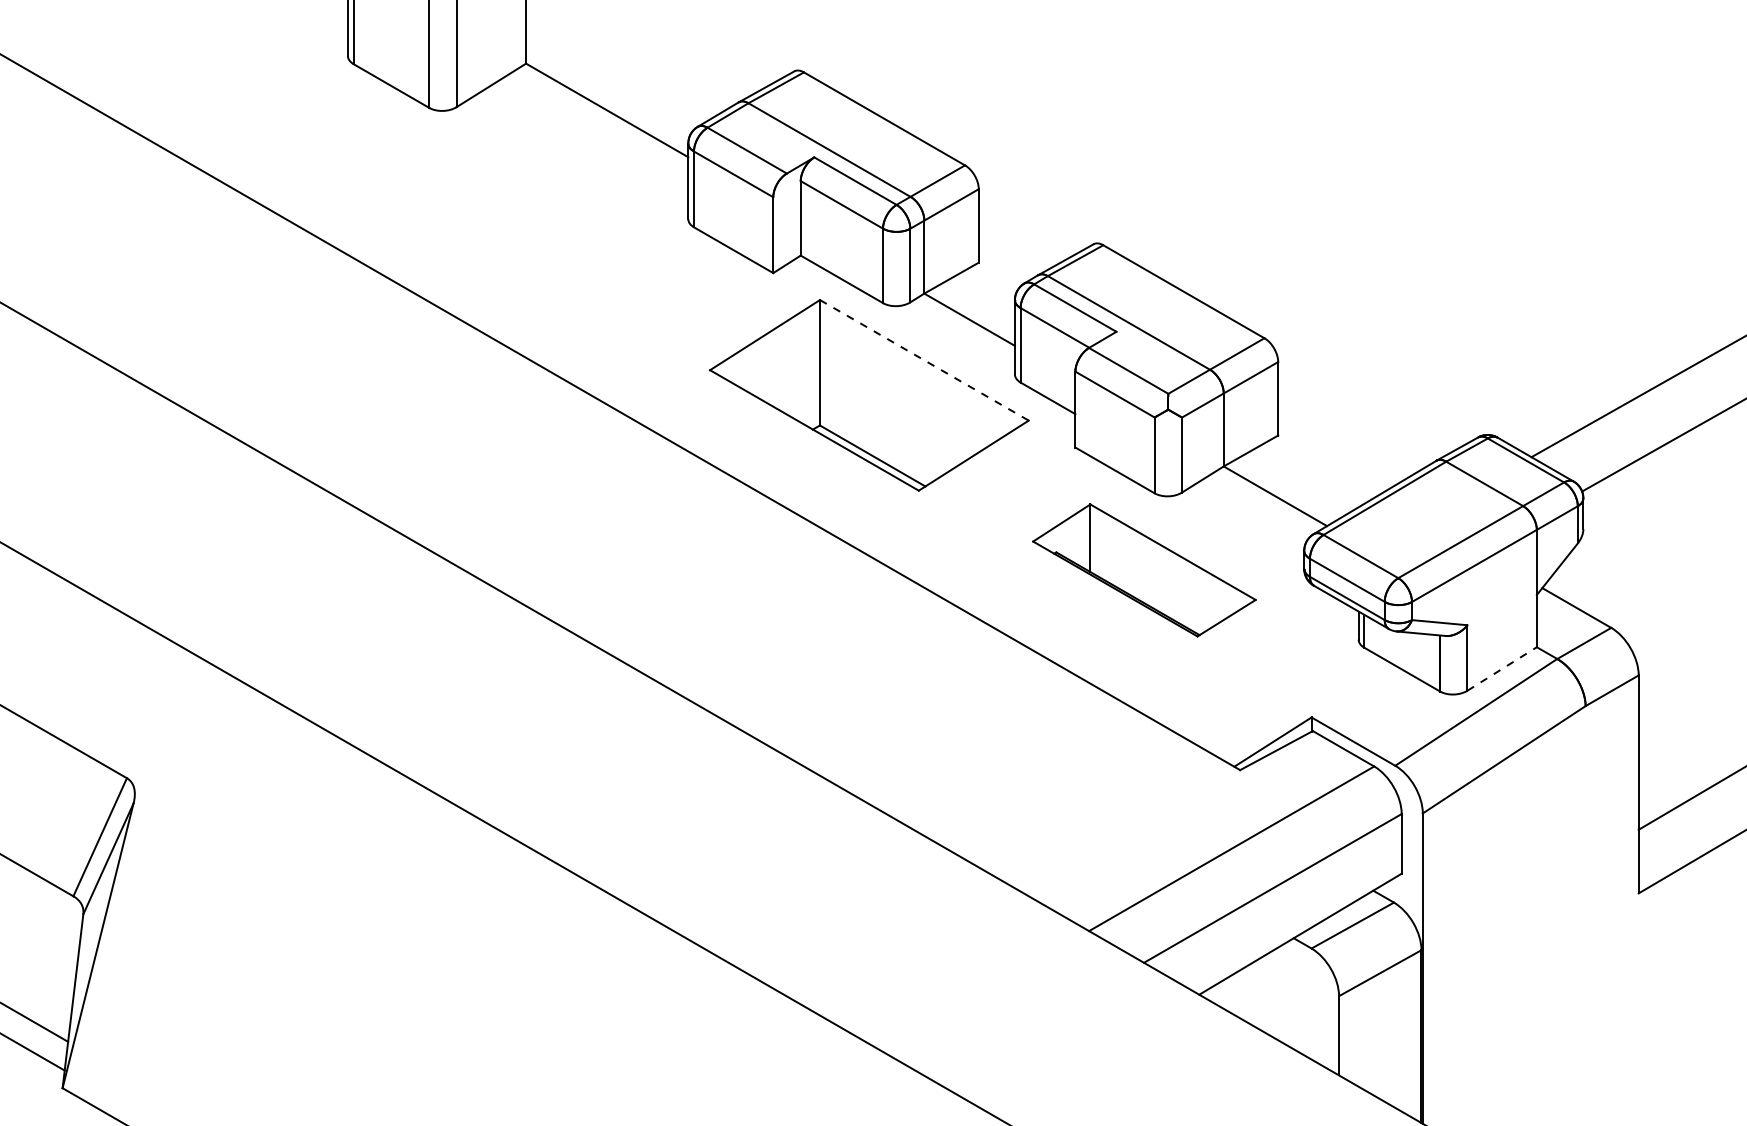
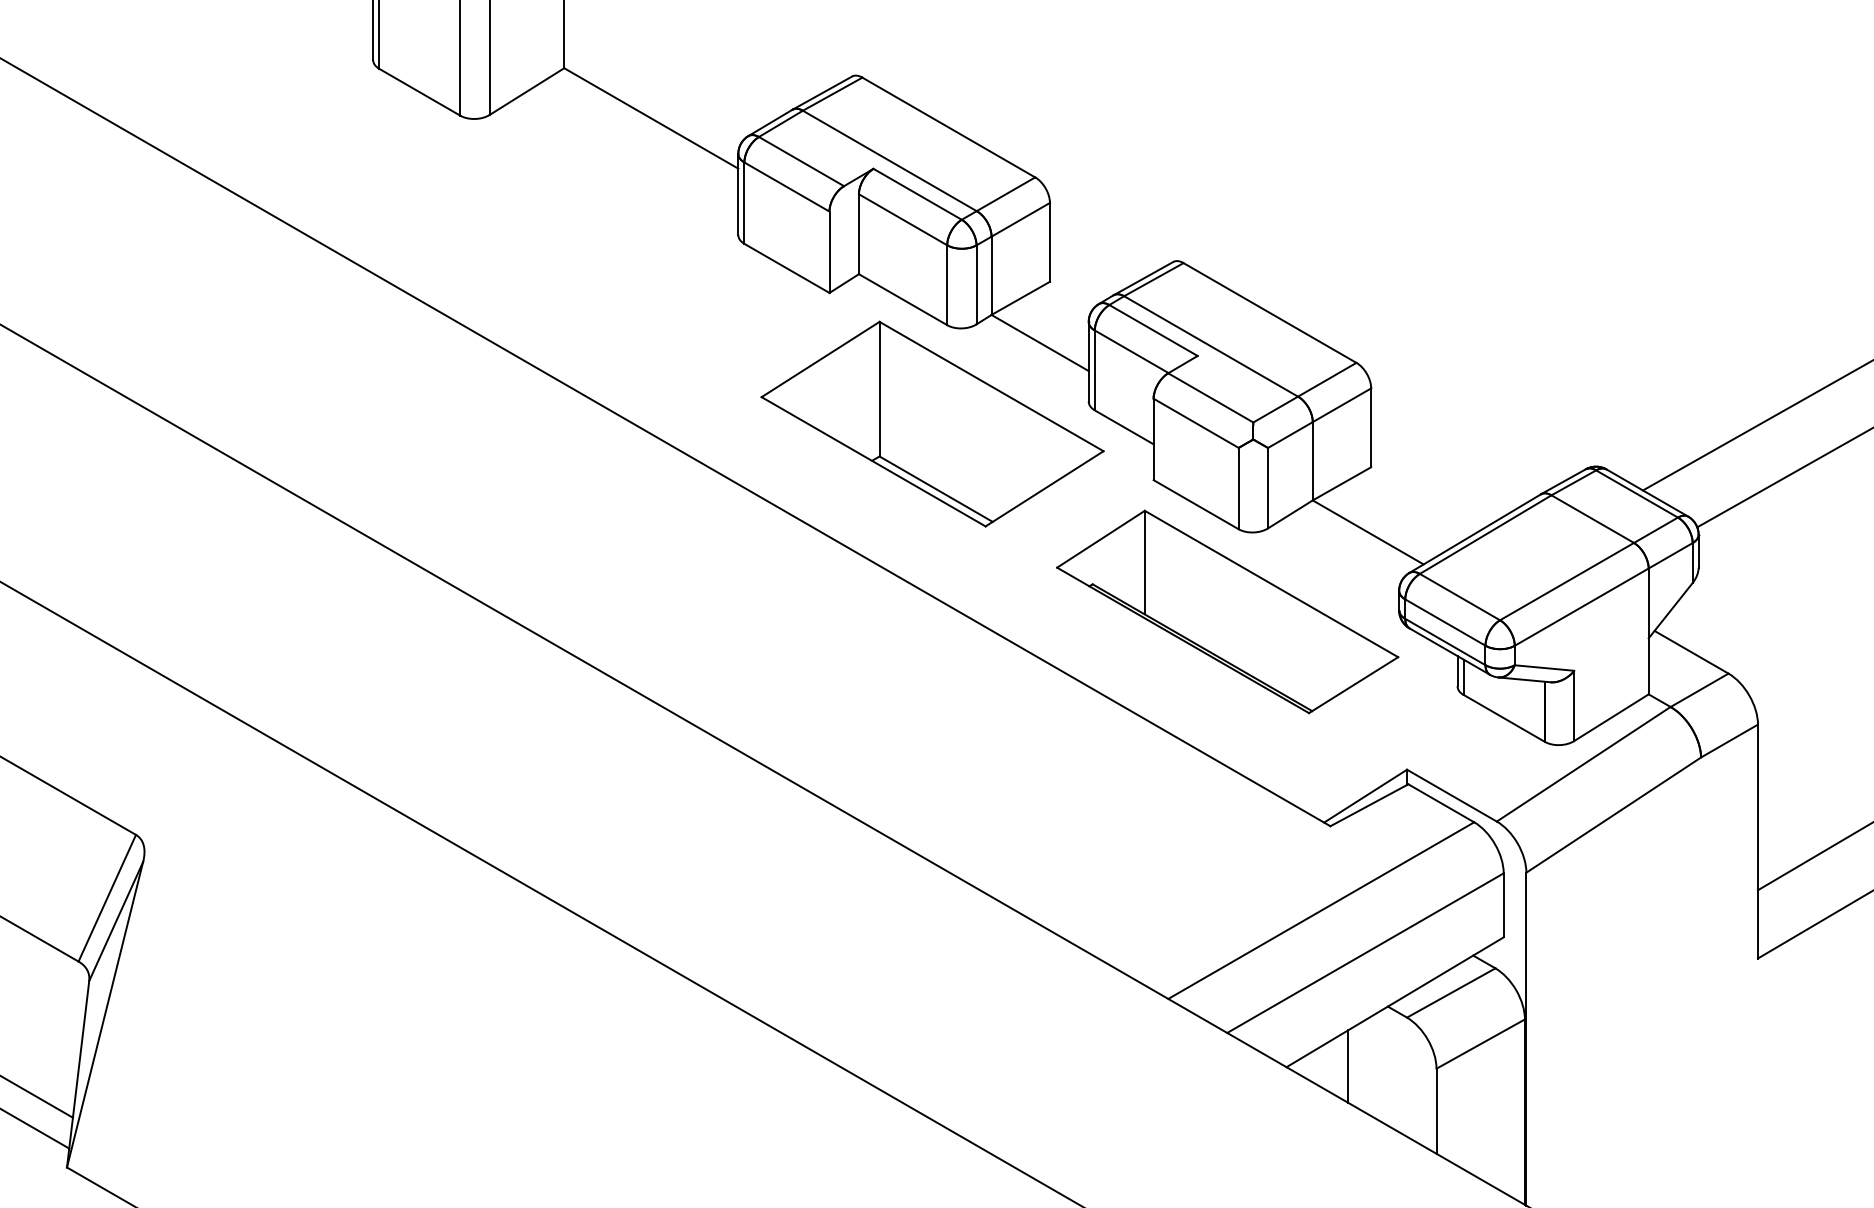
line: (924, 360) -> (991, 386), dashed -> solid
part: (1144, 570) -> (1227, 612), size x1.43
line: (1502, 668) -> (1611, 717), dashed -> solid
line: (1256, 993) -> (1347, 1065), added

